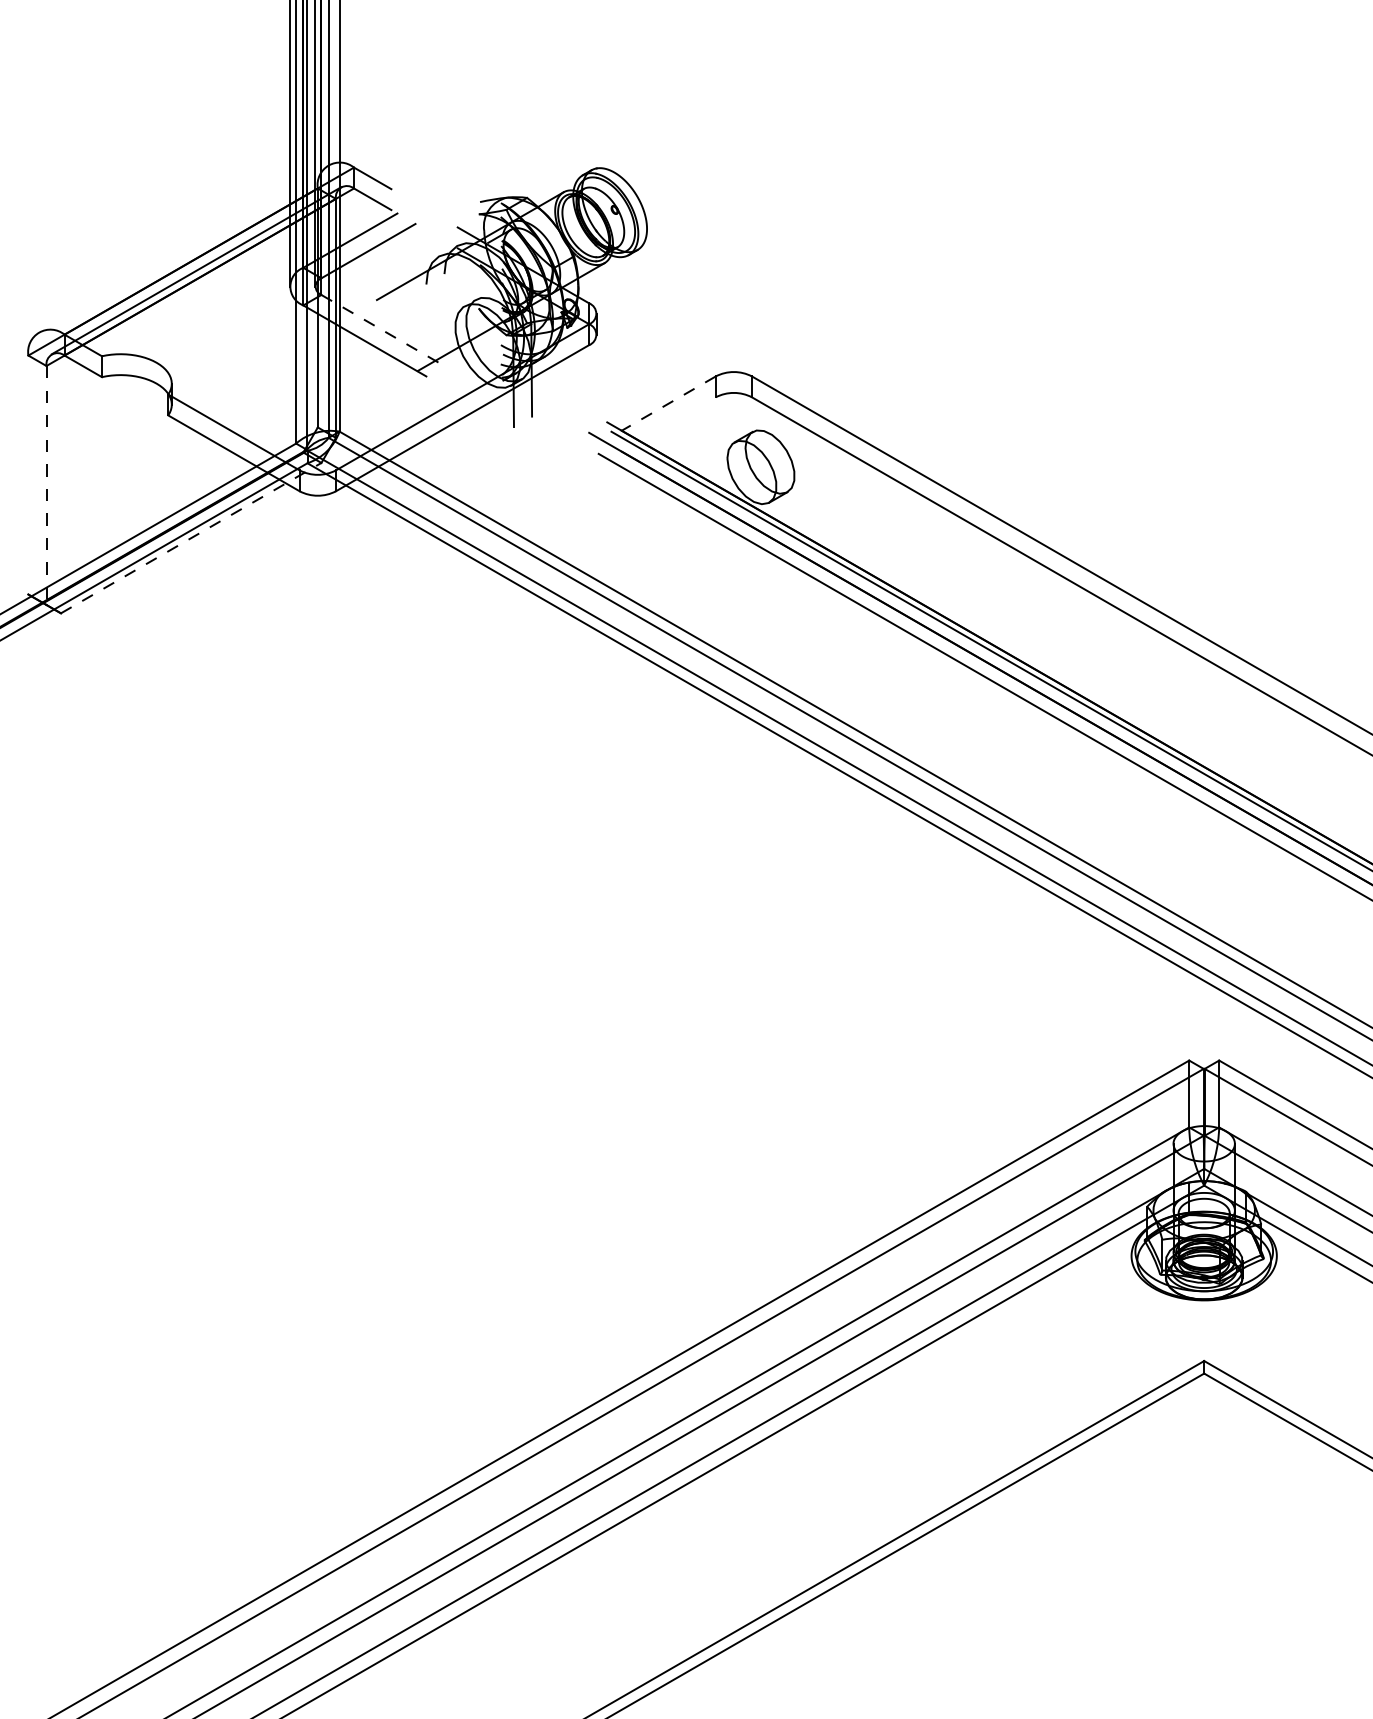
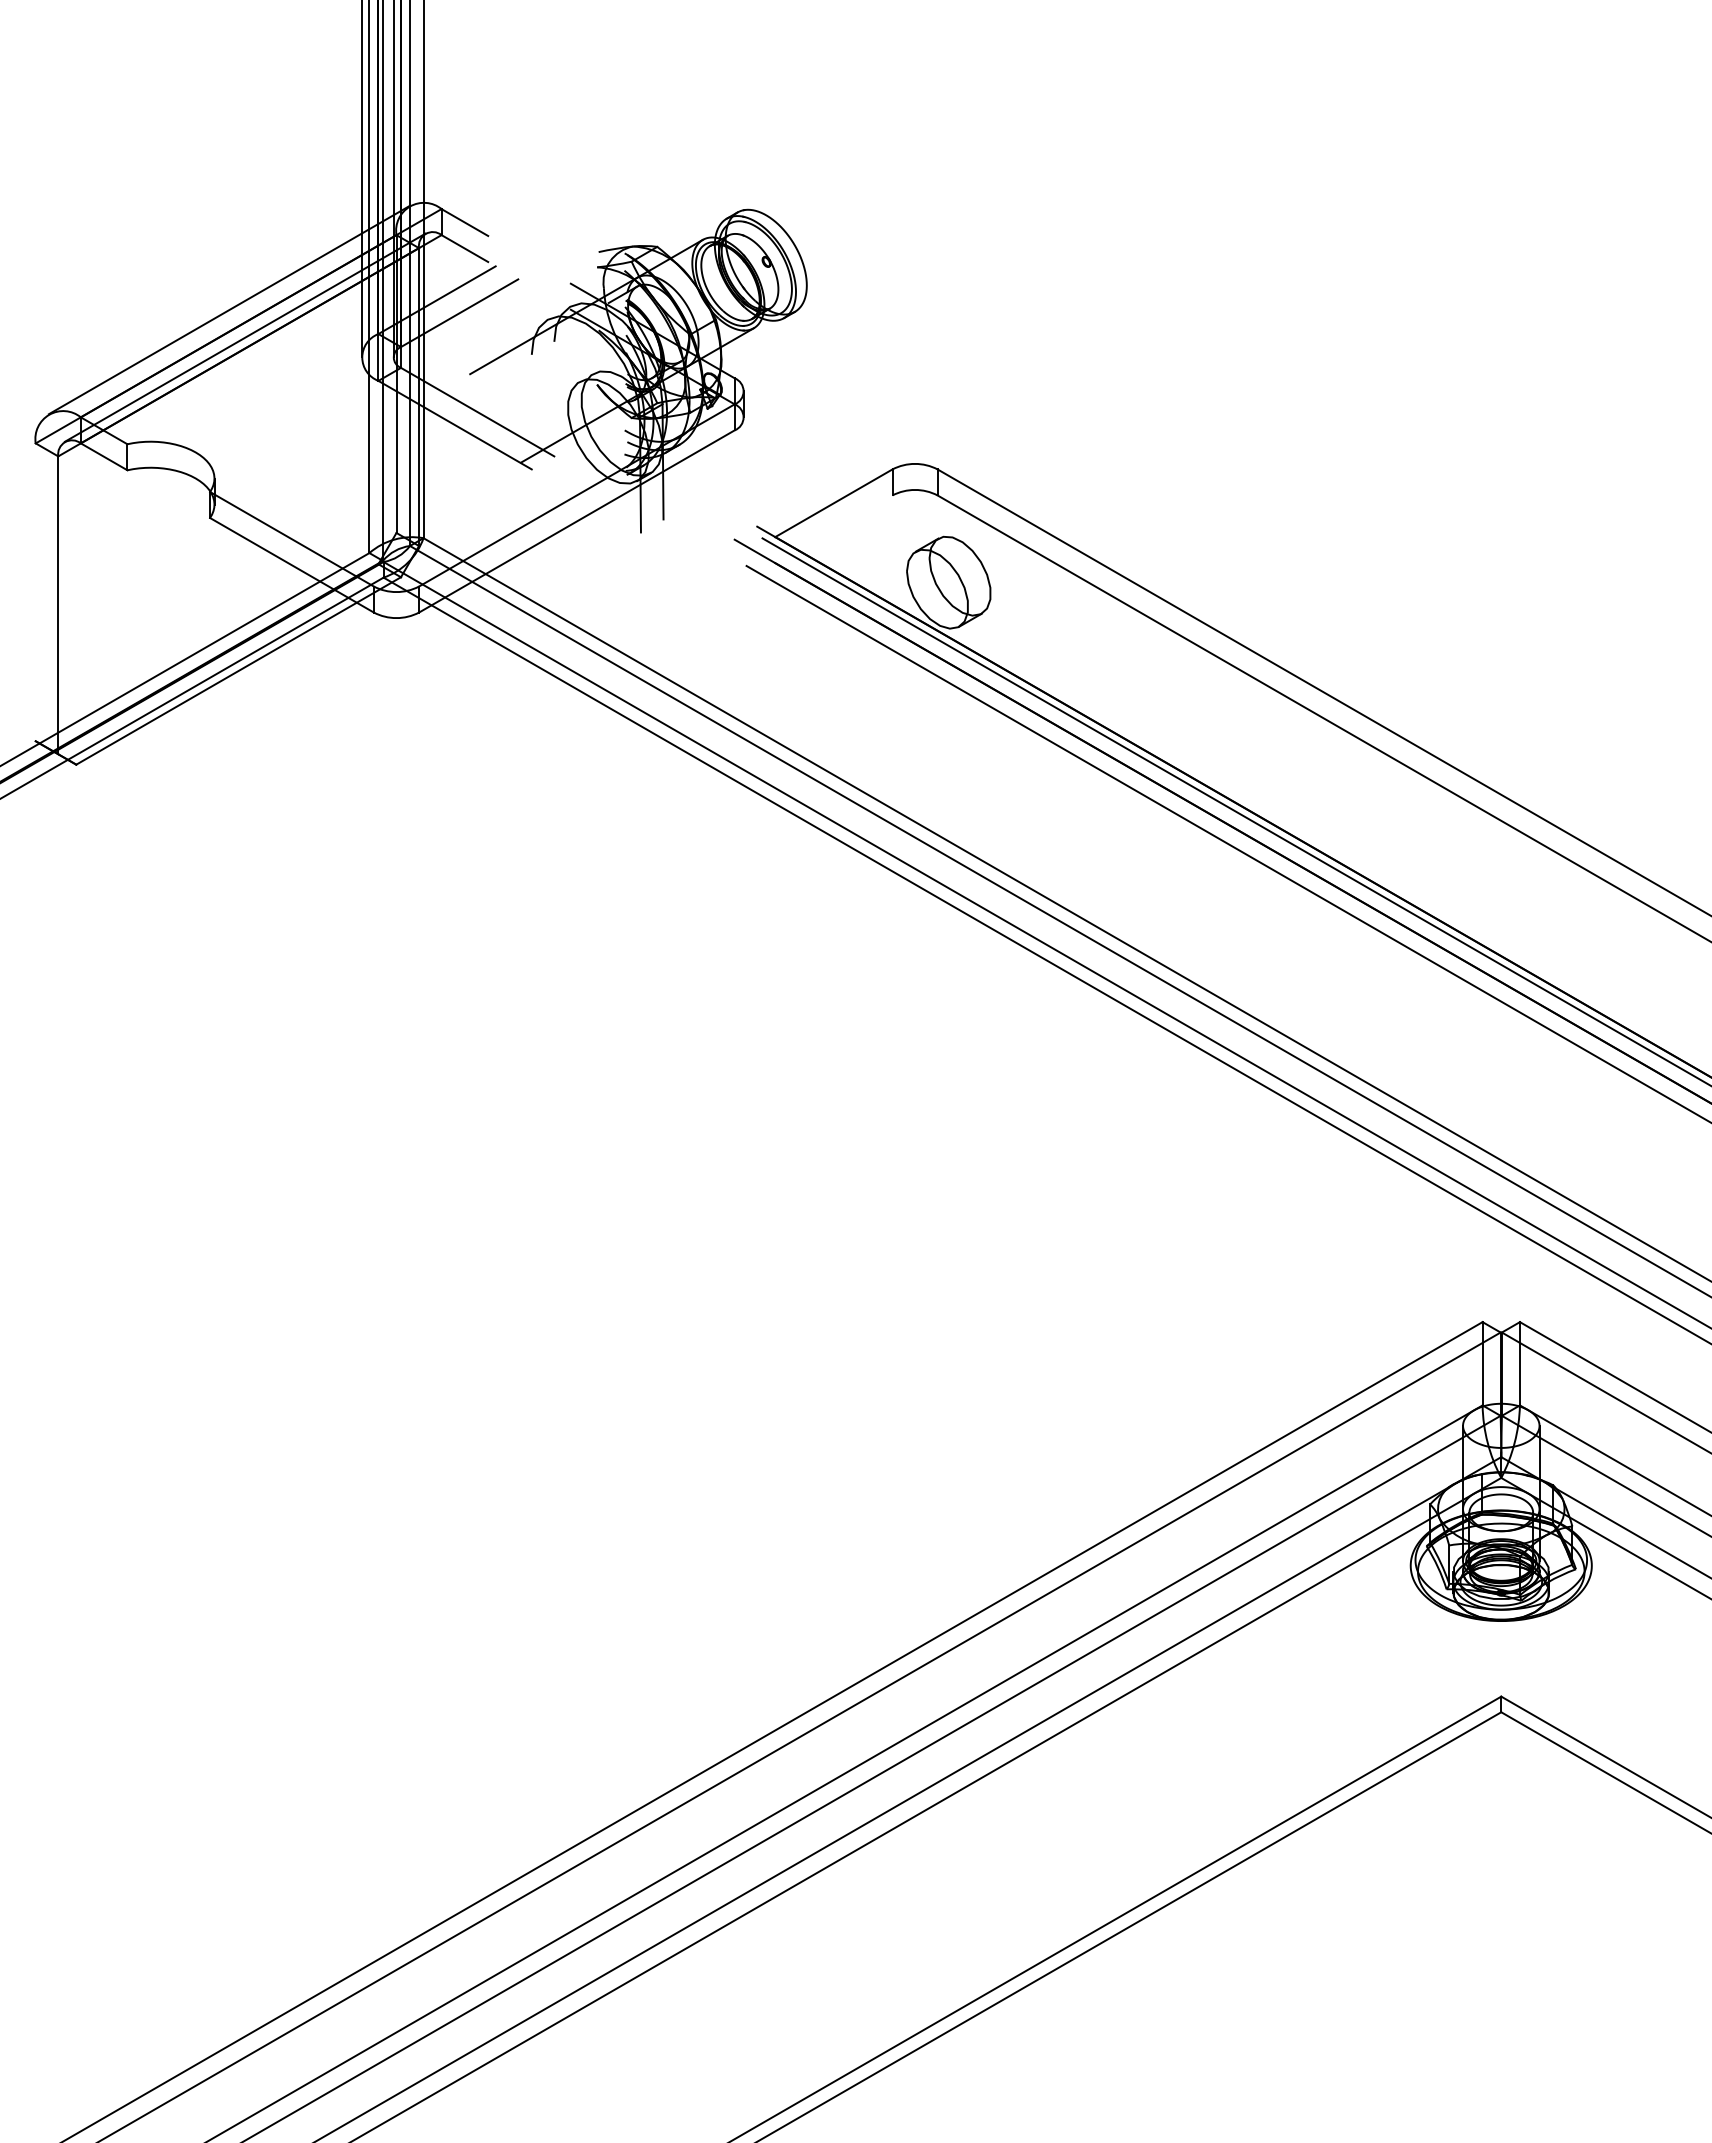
line: (183, 248) -> (228, 309), added
line: (382, 330) -> (477, 412), dashed -> solid
line: (668, 403) -> (833, 503), dashed -> solid
line: (46, 485) -> (58, 605), dashed -> solid
line: (191, 537) -> (239, 670), dashed -> solid

